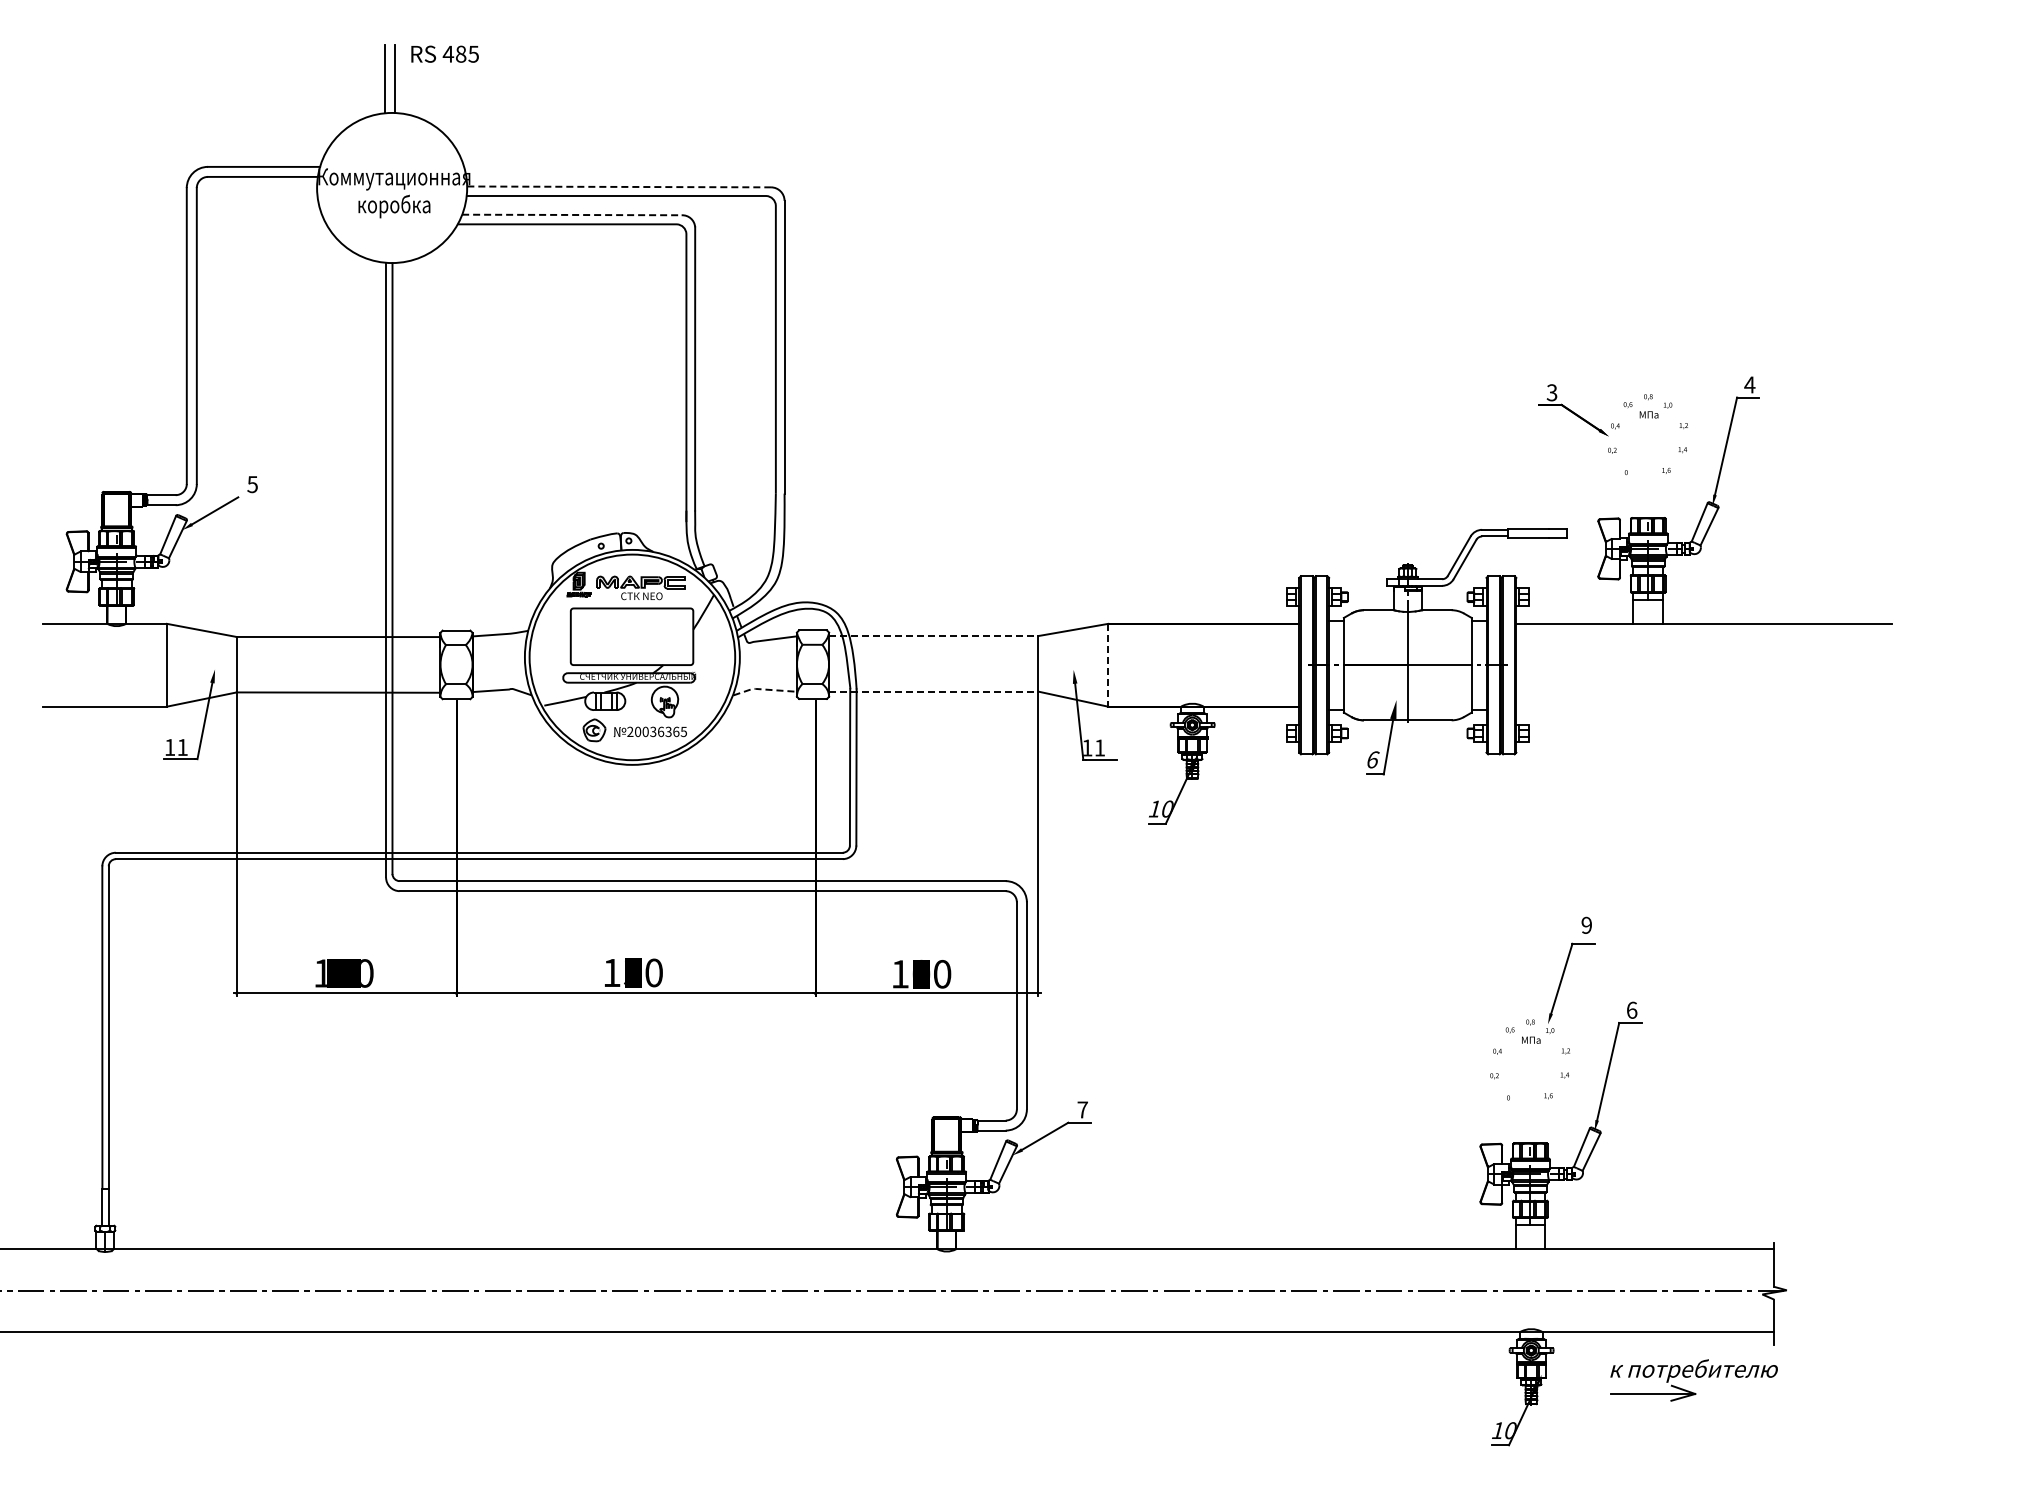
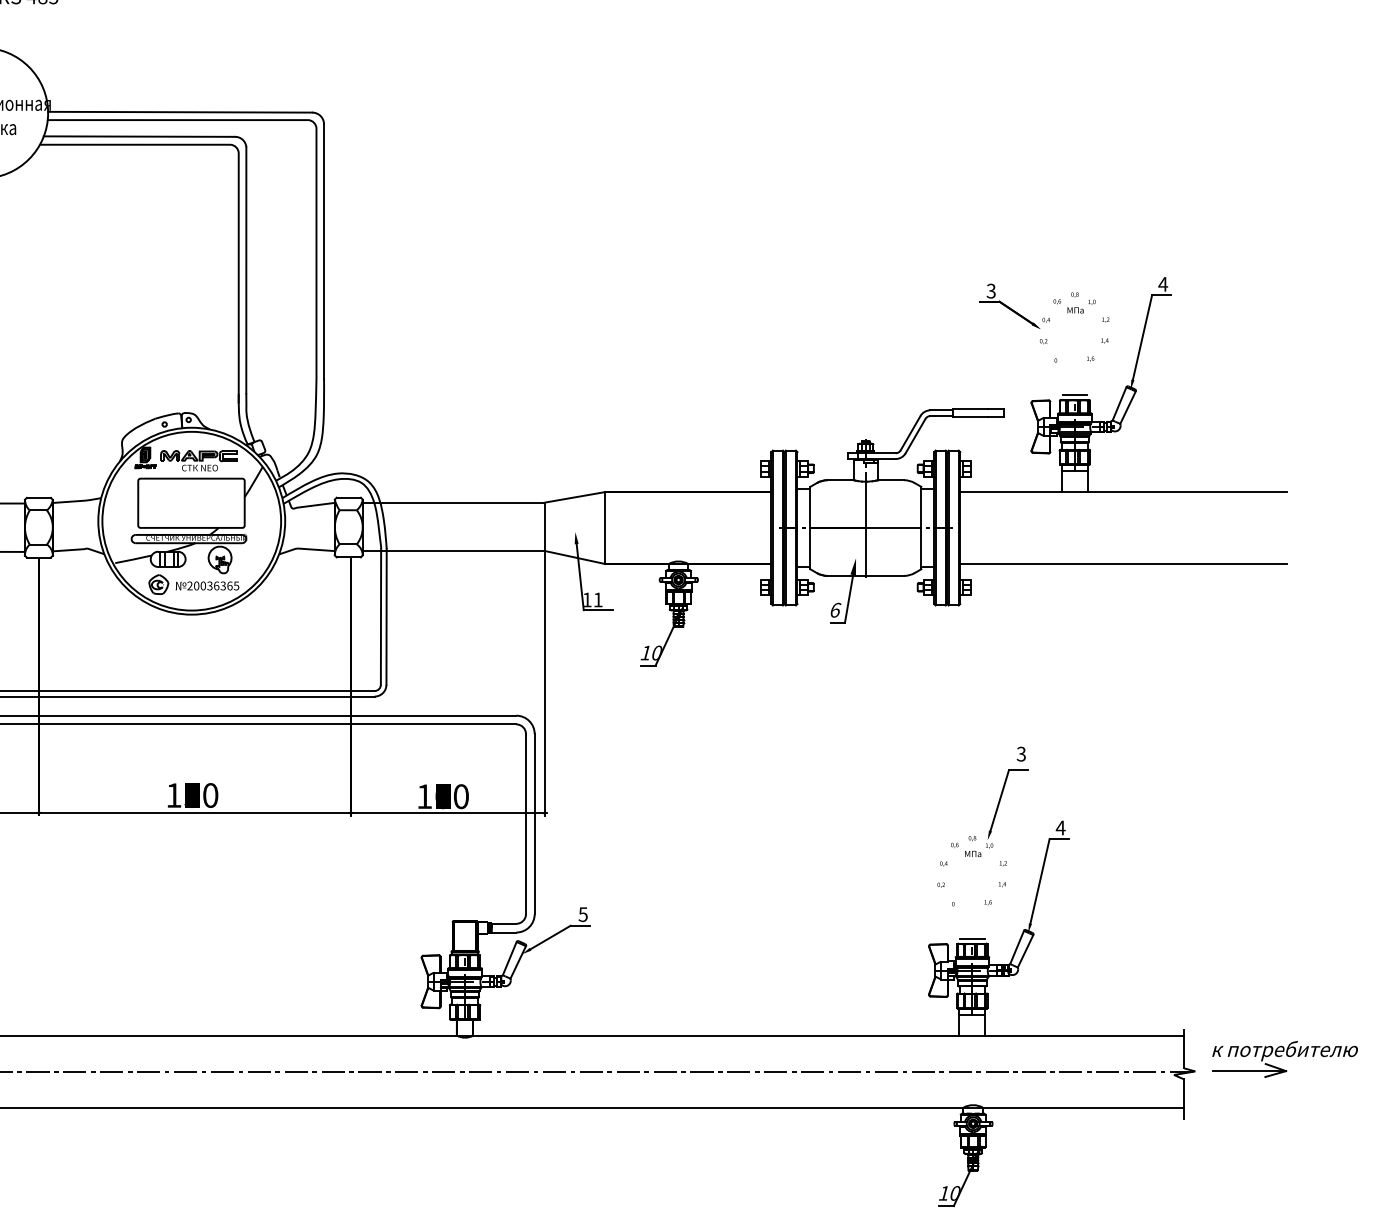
line: (619, 186) -> (180, 111), dashed -> solid
line: (571, 214) -> (138, 136), dashed -> solid
line: (1648, 512) -> (1075, 395), added
line: (933, 636) -> (453, 503), dashed -> solid
line: (1108, 665) -> (605, 528), dashed -> solid
line: (760, 689) -> (303, 549), dashed -> solid
line: (933, 691) -> (453, 550), dashed -> solid
line: (1704, 706) -> (1123, 563), added
text: (1586, 925) -> (1021, 754), 9 -> 3
text: (1631, 1009) -> (1060, 827), 6 -> 4
text: (1082, 1109) -> (583, 914), 7 -> 5
line: (1530, 1137) -> (972, 938), added
part: (1693, 1380) -> (1284, 1059), moved

